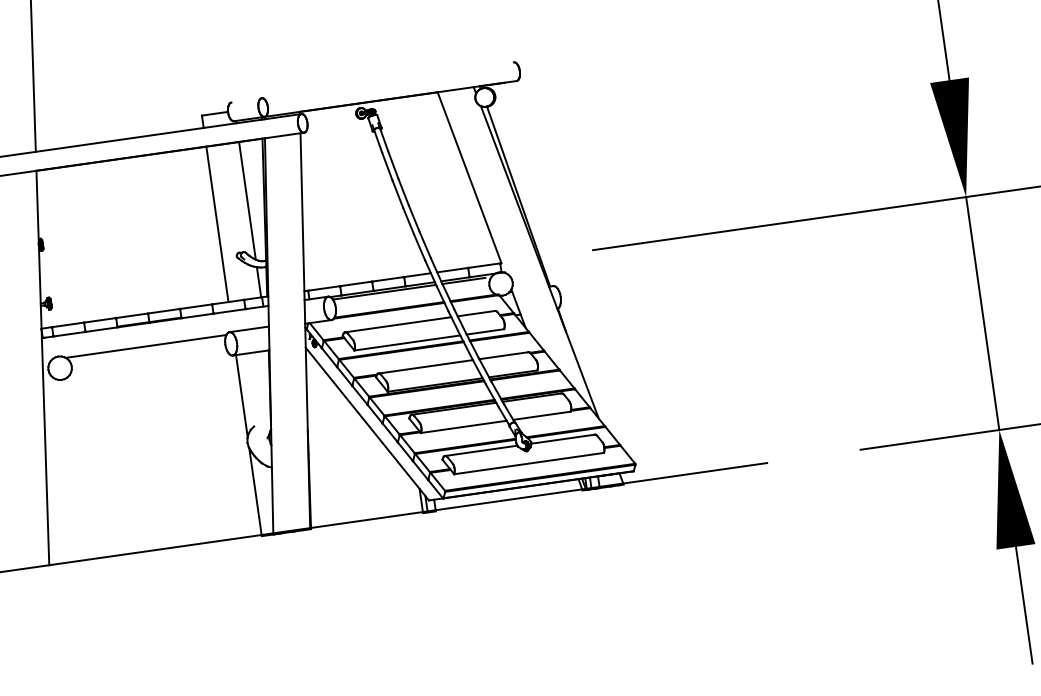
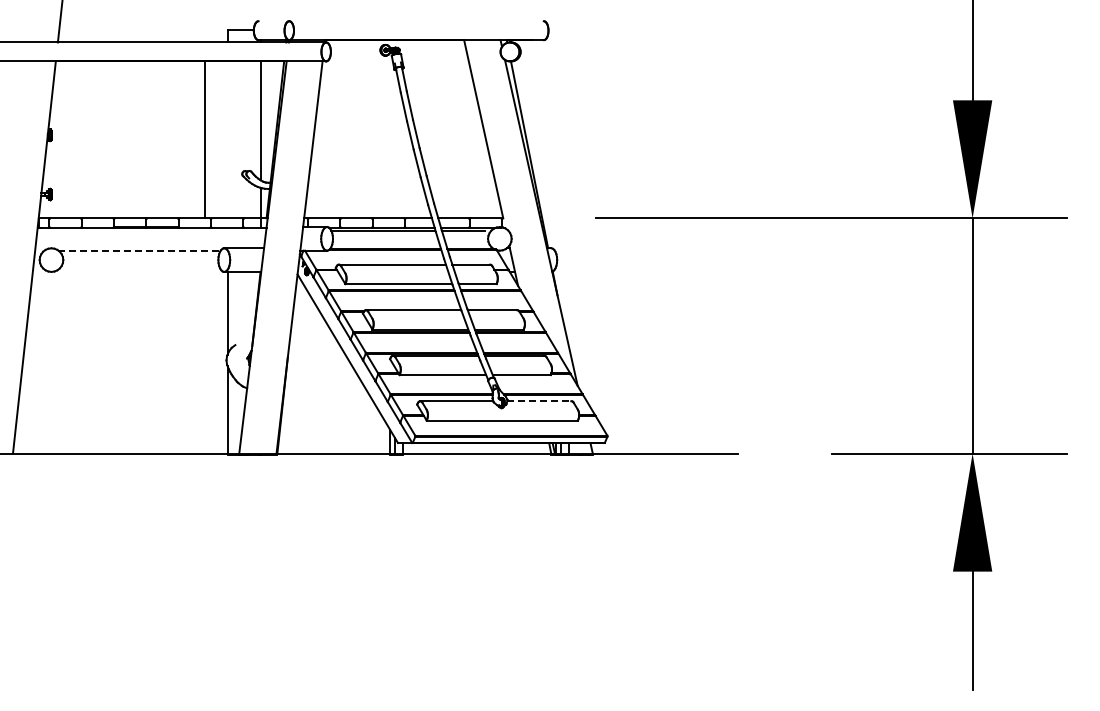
line: (217, 224) -> (204, 139), moved
line: (146, 346) -> (140, 250), solid -> dashed
line: (563, 439) -> (539, 401), solid -> dashed

